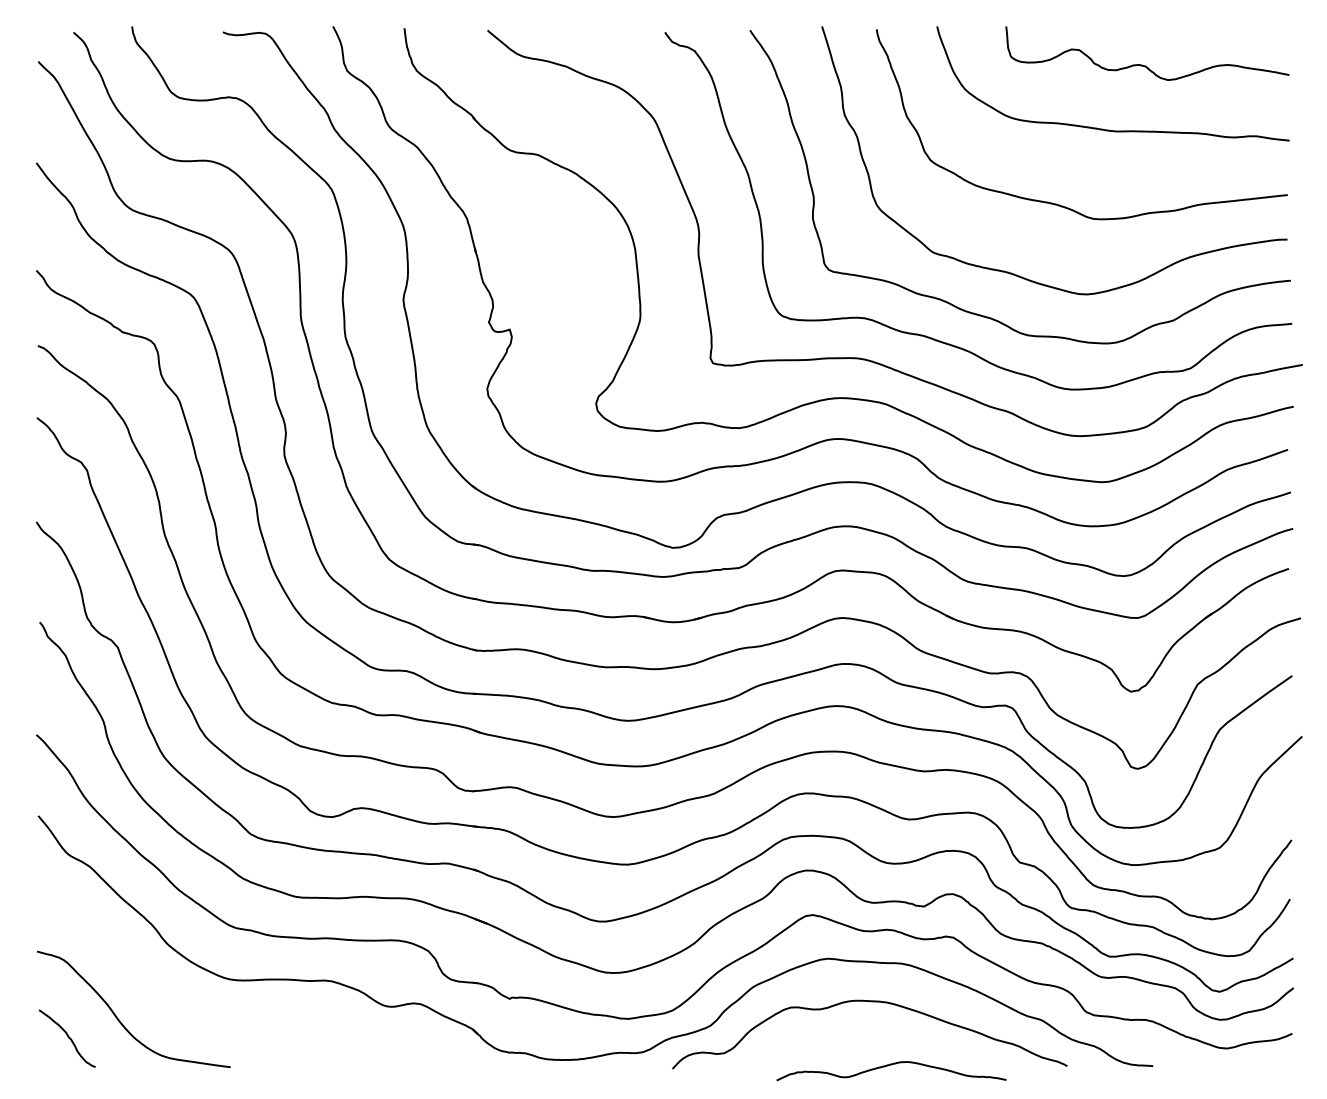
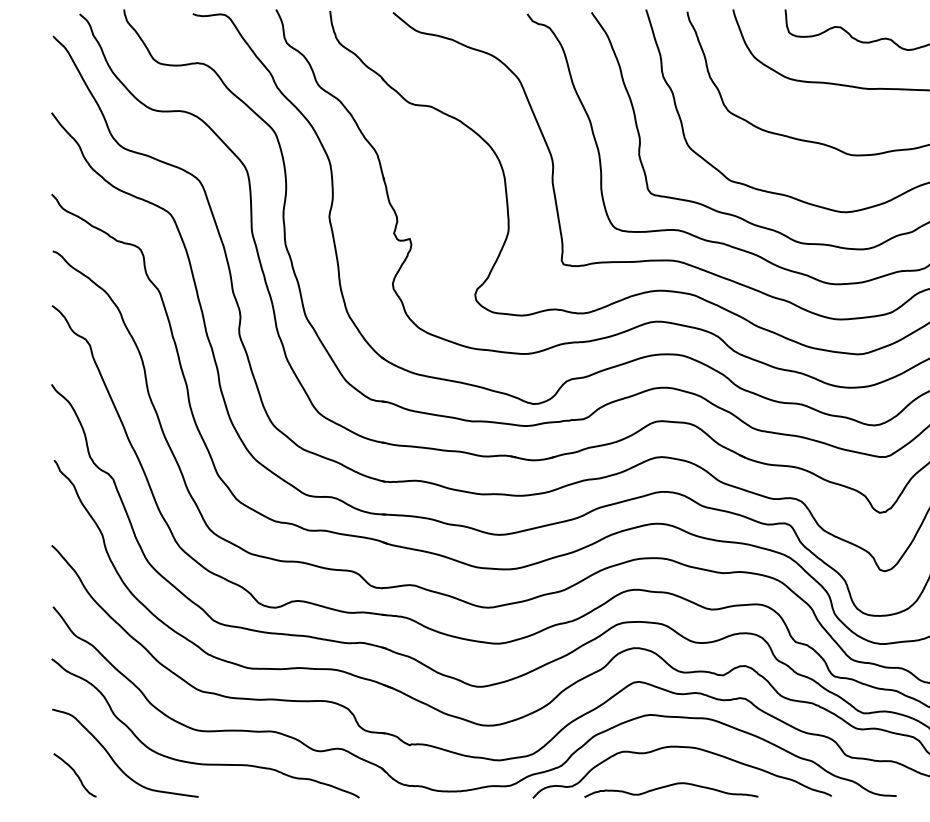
curve: (233, 1022) -> (200, 763), added
curve: (888, 1066) -> (669, 786), moved

